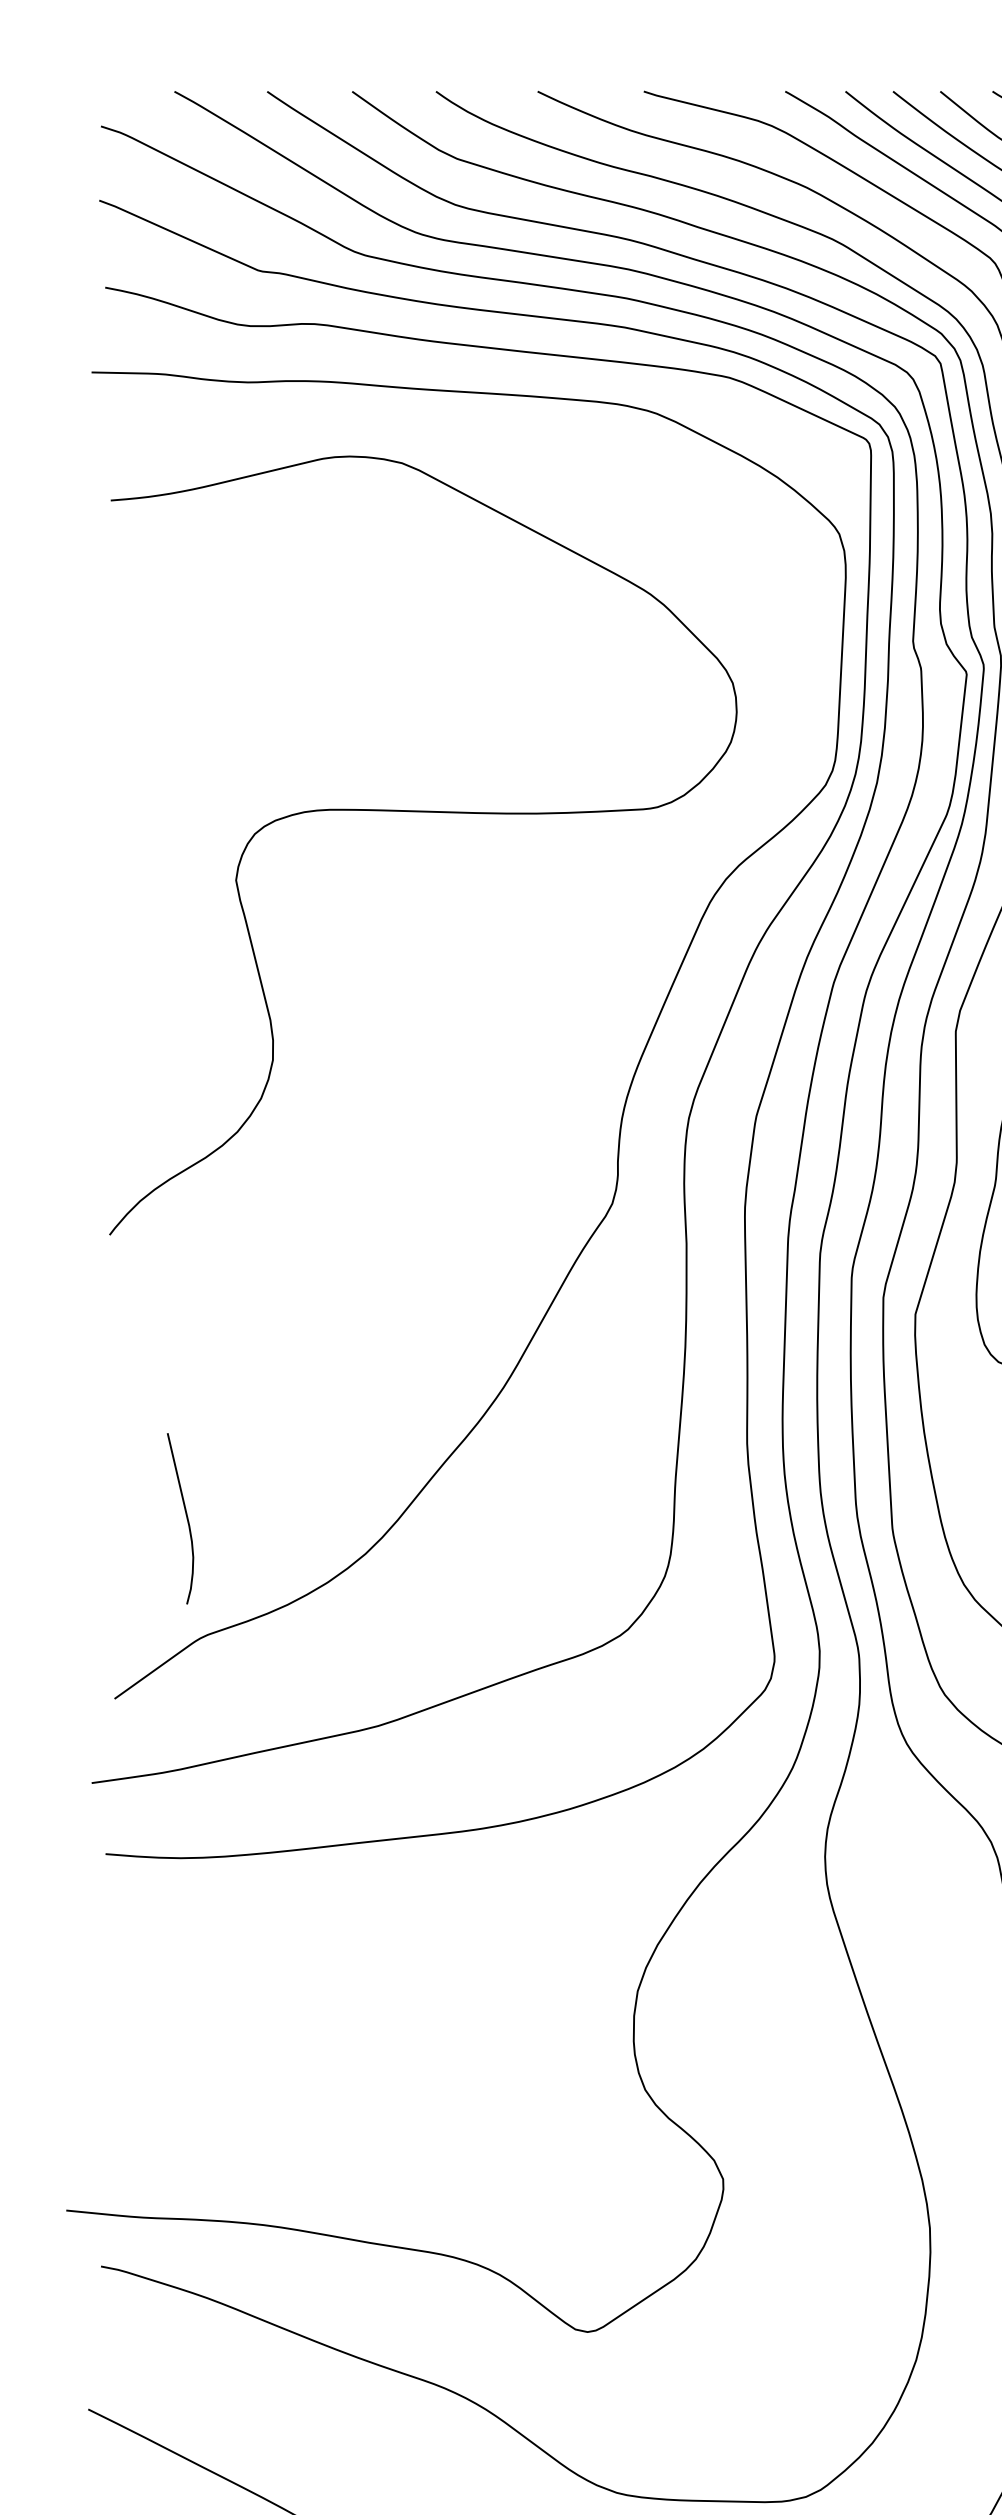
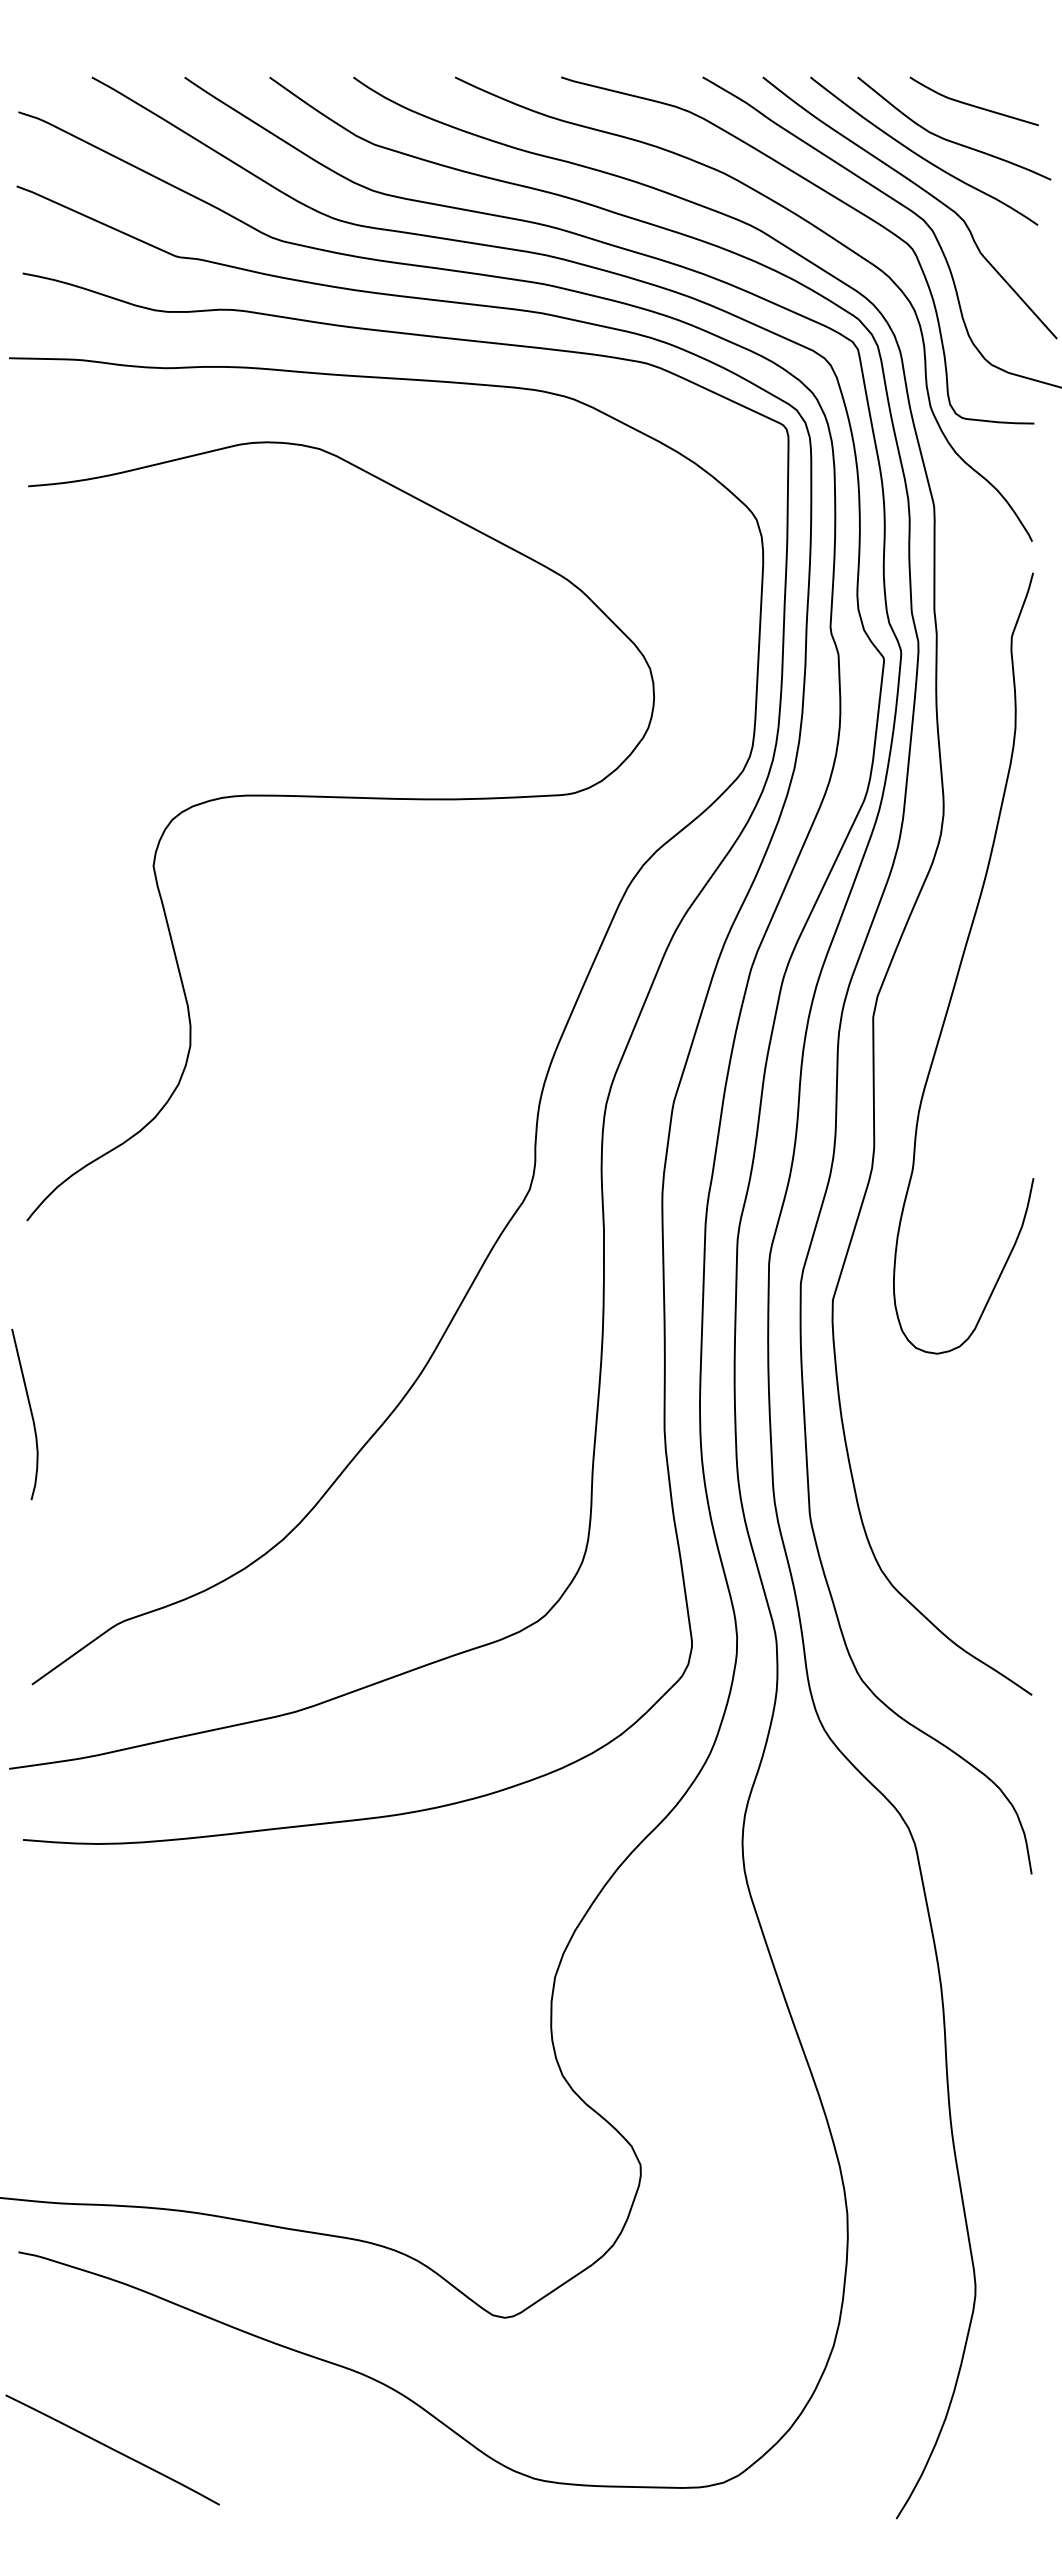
curve: (186, 1517) -> (30, 1413), moved

